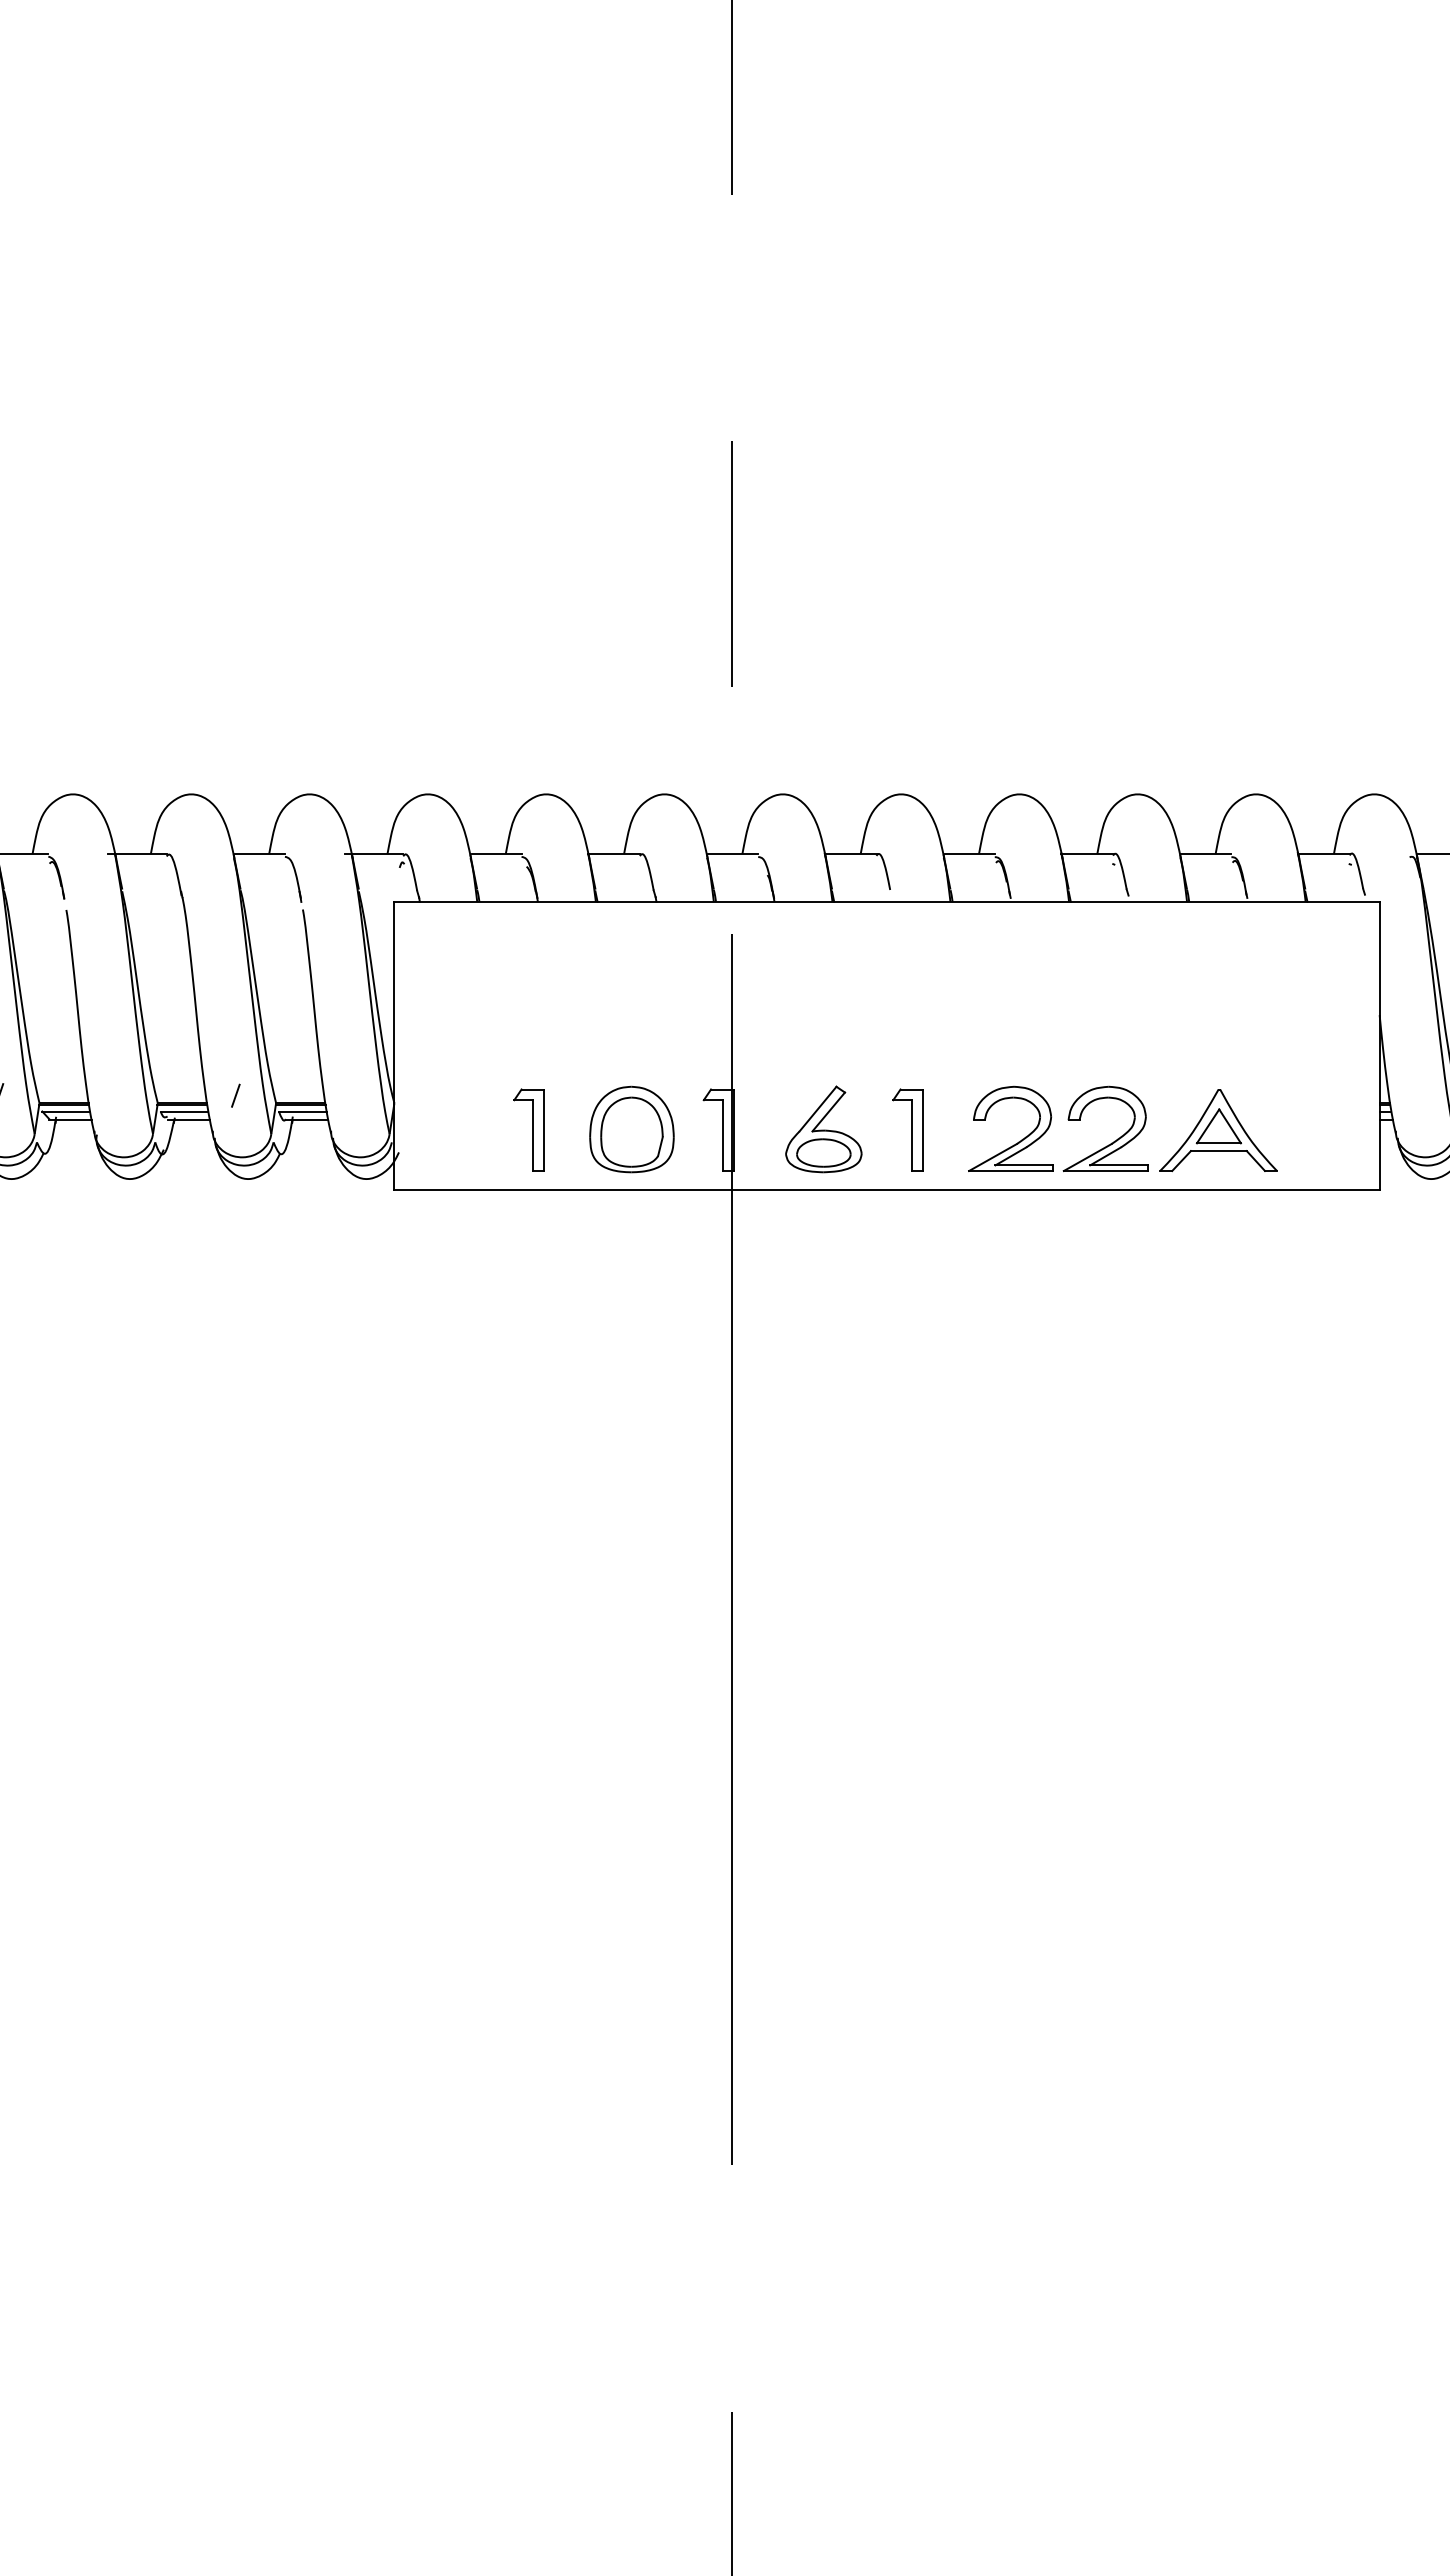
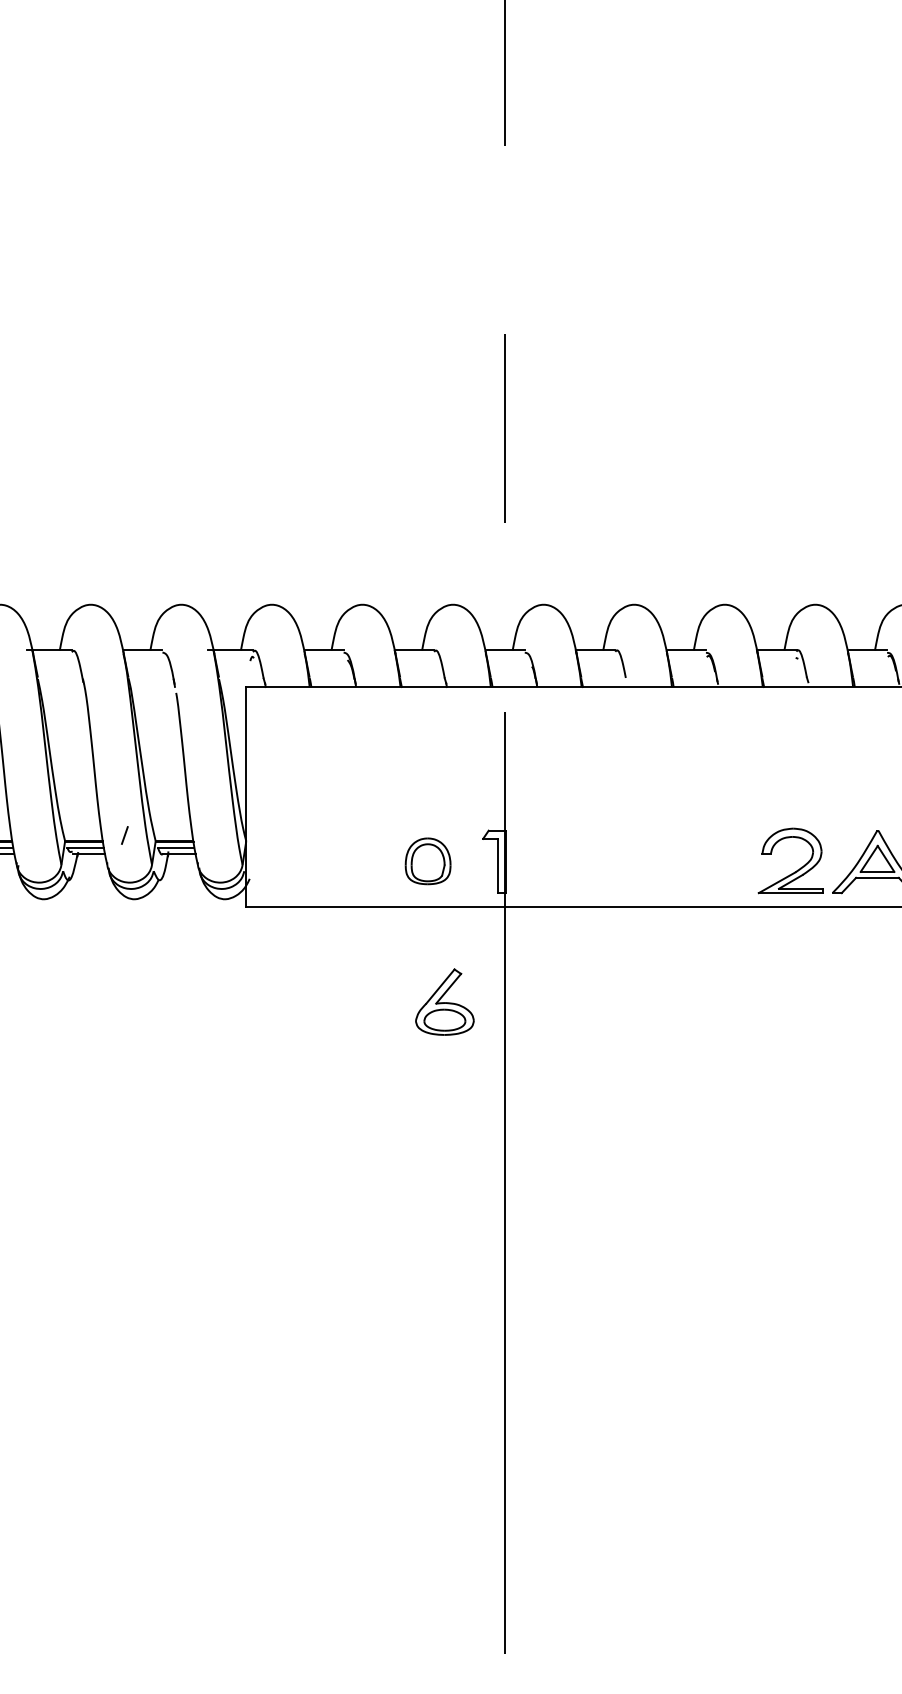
part: (528, 1129) -> (348, 861), removed
part: (631, 1129) -> (427, 861), size x0.7
part: (823, 1129) -> (444, 1002), moved
part: (907, 1129) -> (639, 861), removed
part: (1018, 1141) -> (724, 870), removed

